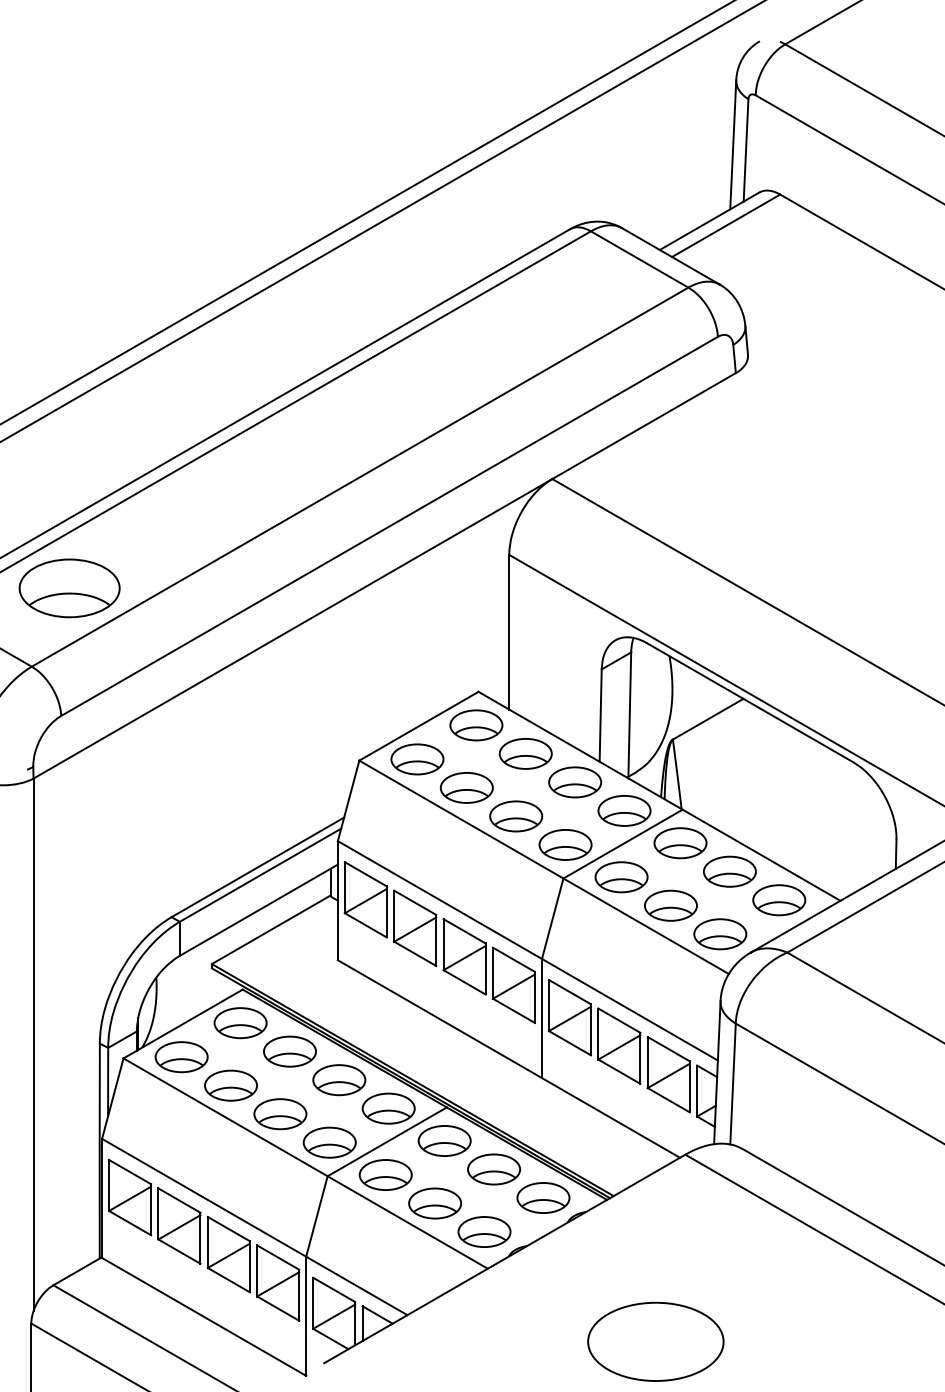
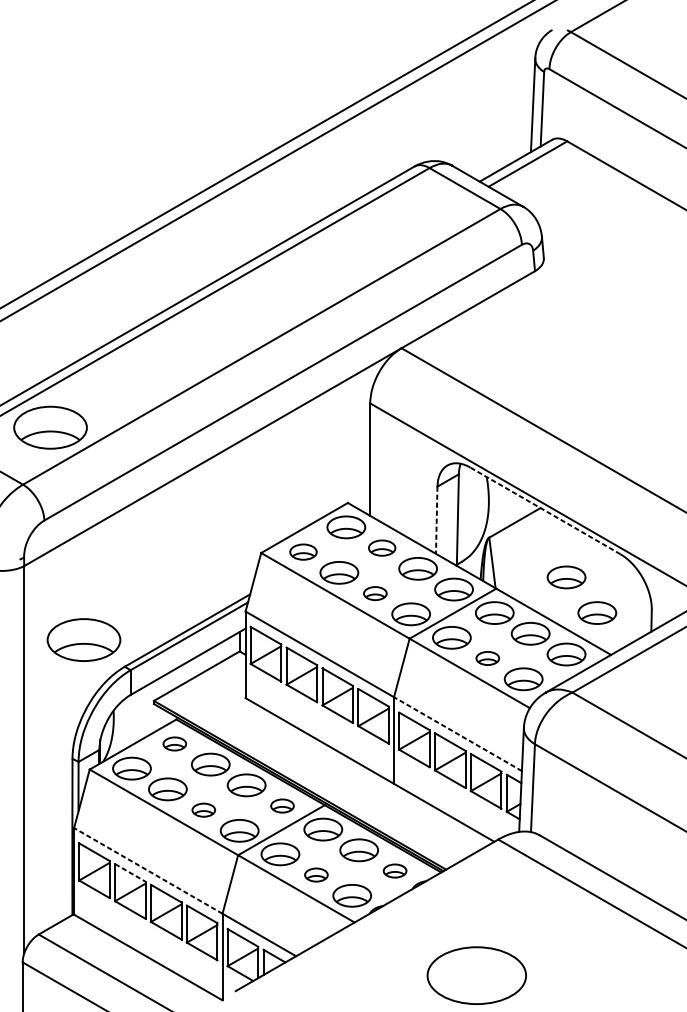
line: (749, 702) -> (544, 510), solid -> dashed
line: (600, 716) -> (436, 520), solid -> dashed
part: (525, 753) -> (382, 547), size x0.7
part: (417, 759) -> (303, 552), size x0.7
part: (779, 794) -> (566, 577), added
part: (516, 816) -> (375, 593), size x0.6
part: (821, 843) -> (597, 613), added
part: (115, 880) -> (83, 640), added
part: (670, 905) -> (487, 658), size x0.6
line: (629, 1009) -> (457, 733), solid -> dashed
part: (240, 1023) -> (174, 744), size x0.6
part: (388, 1108) -> (282, 805), size x0.6
part: (280, 1114) -> (203, 810), size x0.6
line: (204, 1197) -> (148, 870), solid -> dashed
part: (543, 1197) -> (395, 870), size x0.6
line: (179, 1200) -> (130, 872), solid -> dashed
part: (435, 1203) -> (316, 875), size x0.6

